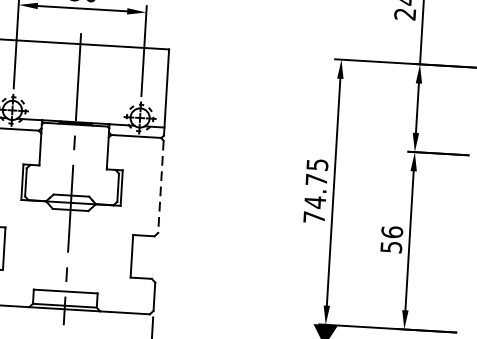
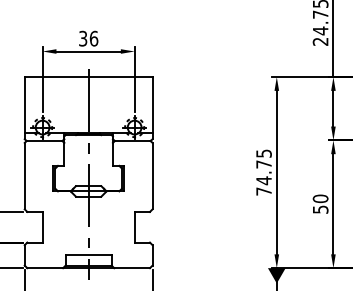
line: (160, 187) -> (152, 176), dashed -> solid
text: (392, 231) -> (320, 198), 56 -> 50

